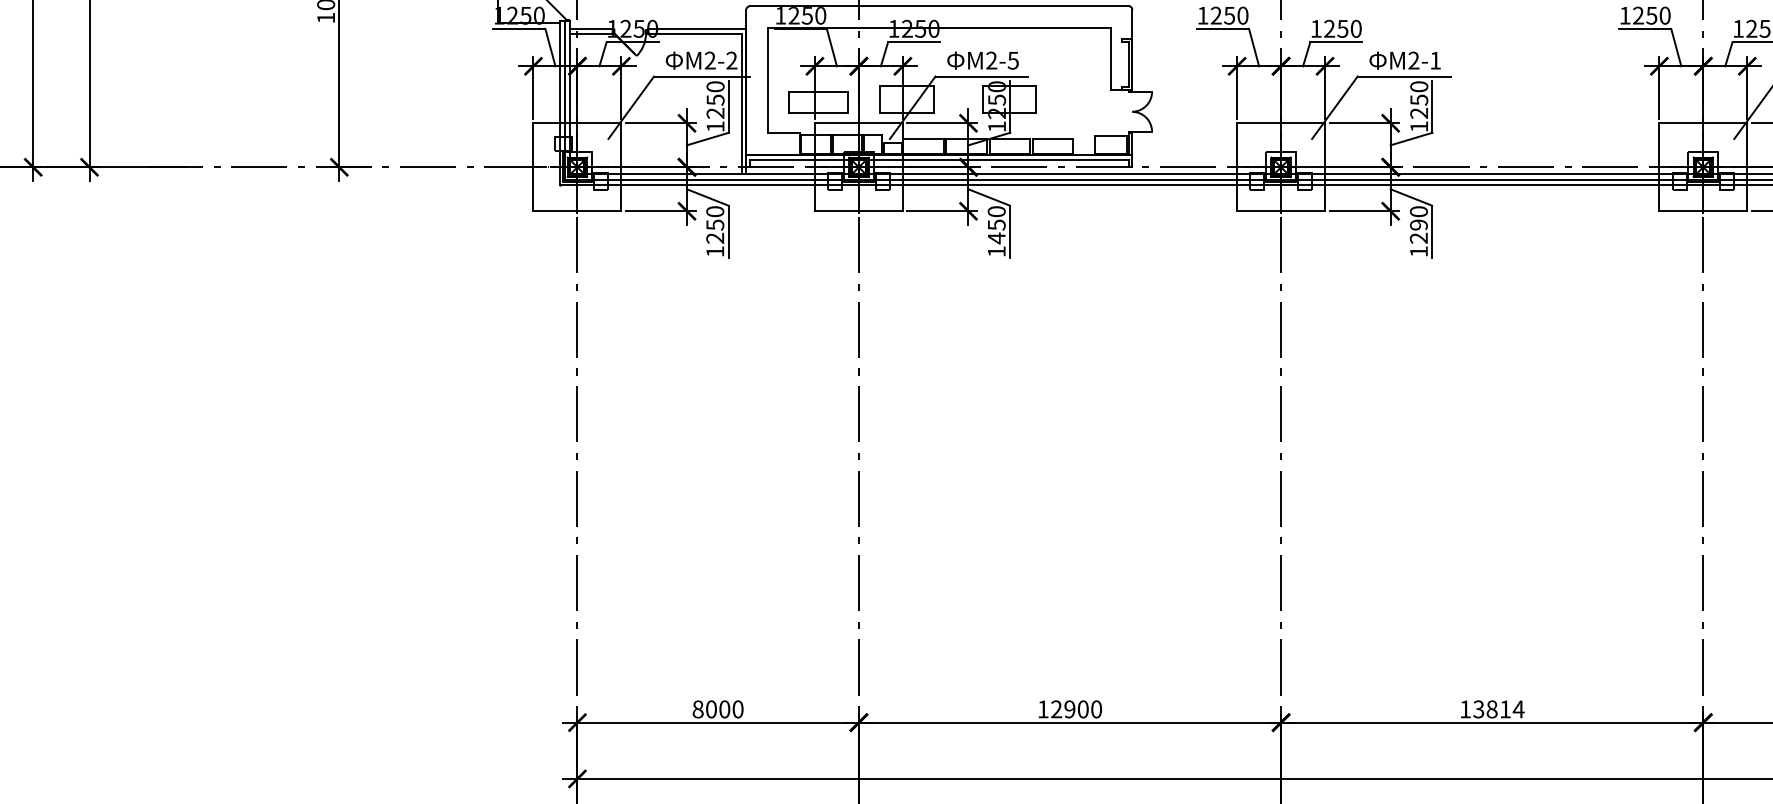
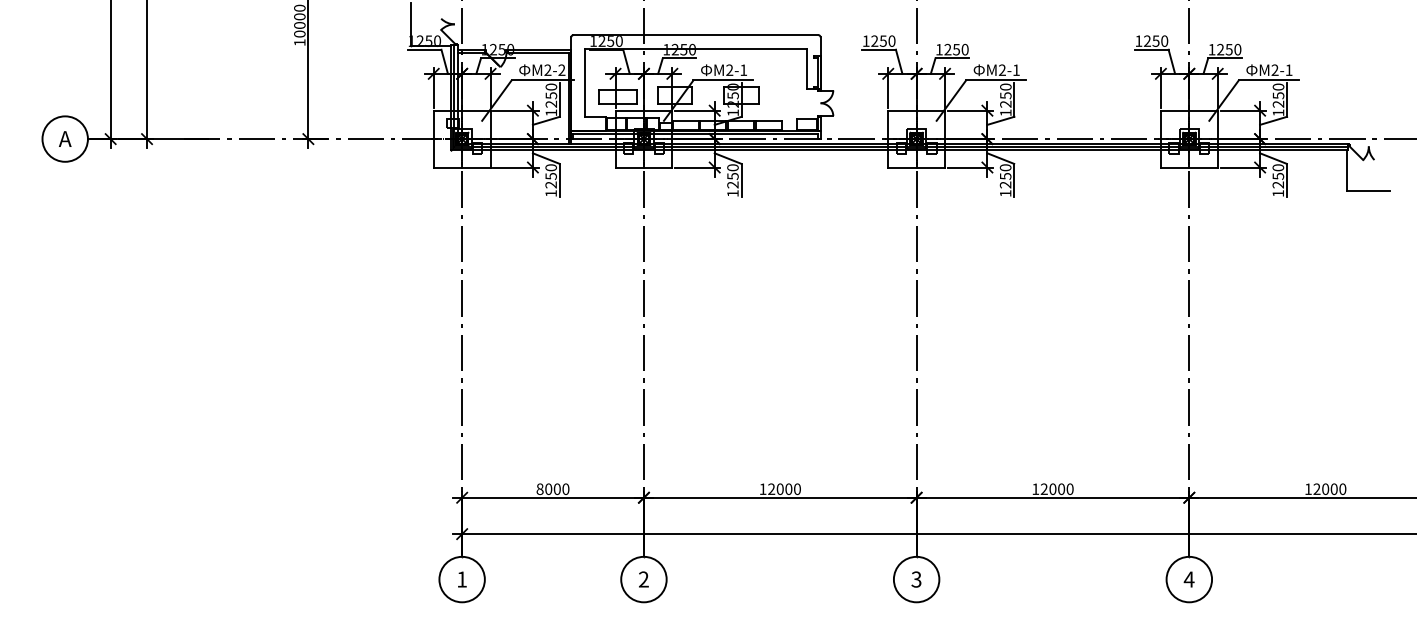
text: (1013, 61) -> (743, 70), 2-5 -> 2-1
text: (1418, 225) -> (1005, 176), 1290 -> 1250
text: (996, 237) -> (732, 184), 1450 -> 1250
text: (1068, 708) -> (779, 488), 12900 -> 12000
text: (1497, 709) -> (1056, 489), 13814 -> 12000

